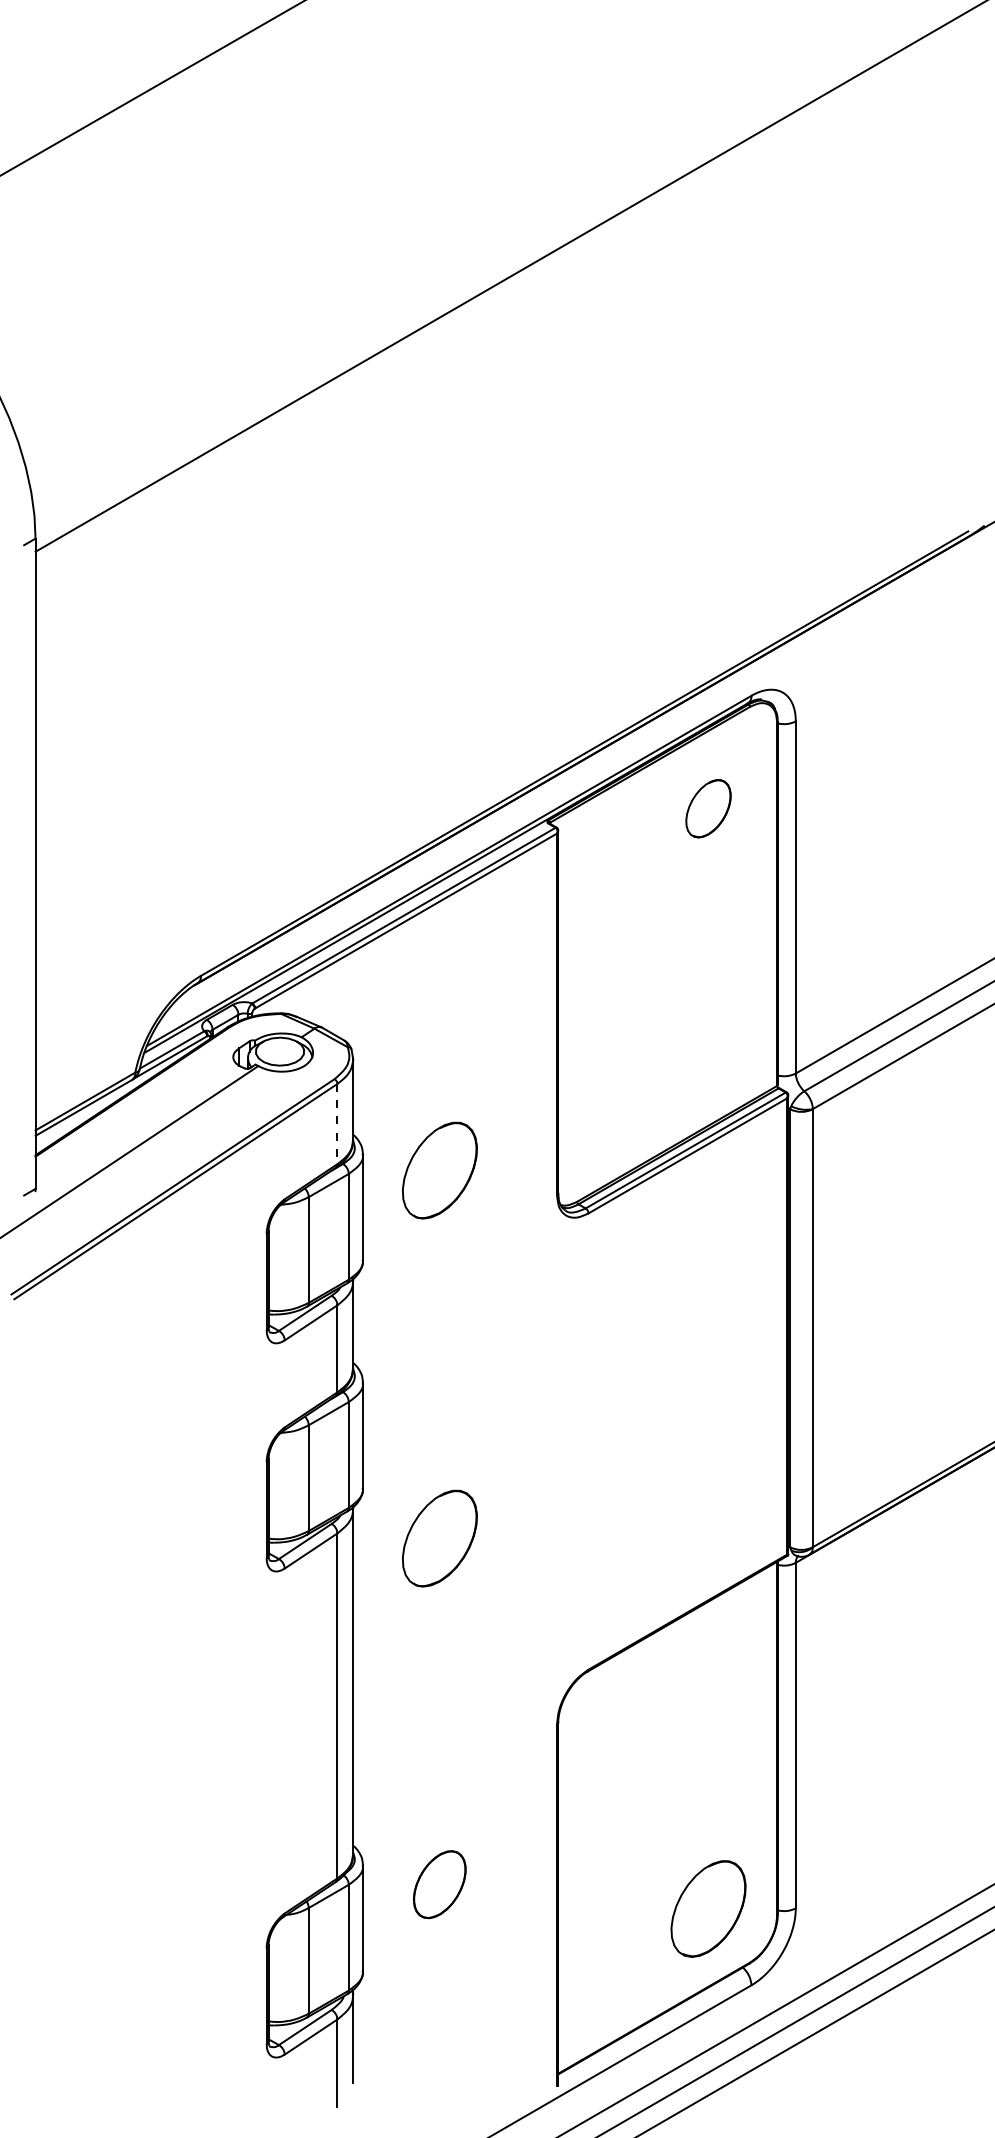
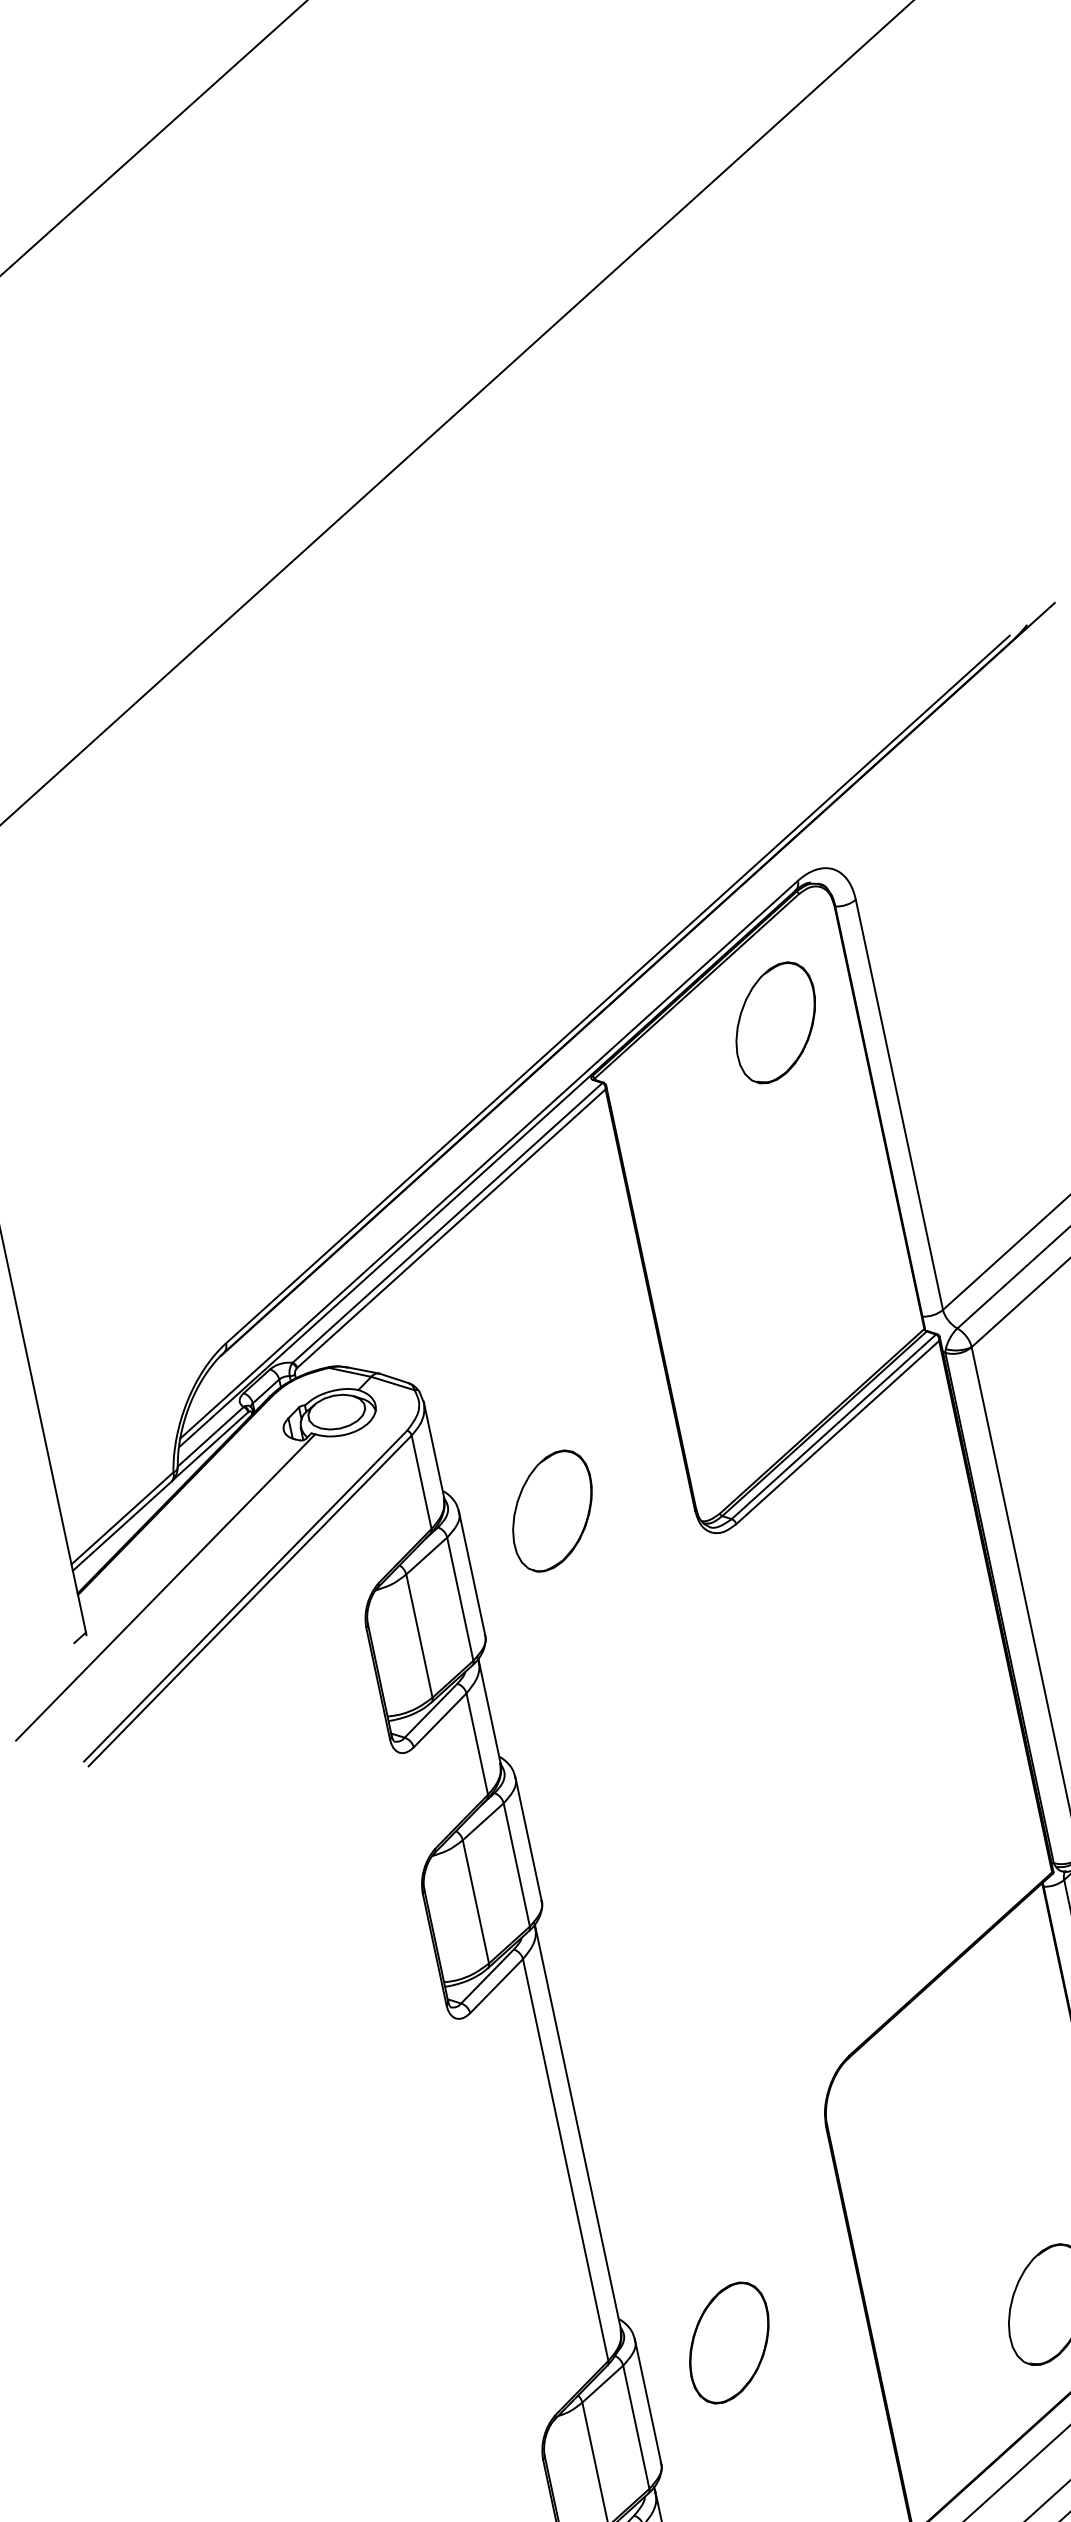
part: (708, 808) -> (775, 1022), size x1.67
line: (337, 1124) -> (421, 1482), dashed -> solid
part: (439, 1538) -> (643, 1939), removed
part: (439, 1884) -> (728, 2342), size x1.43

